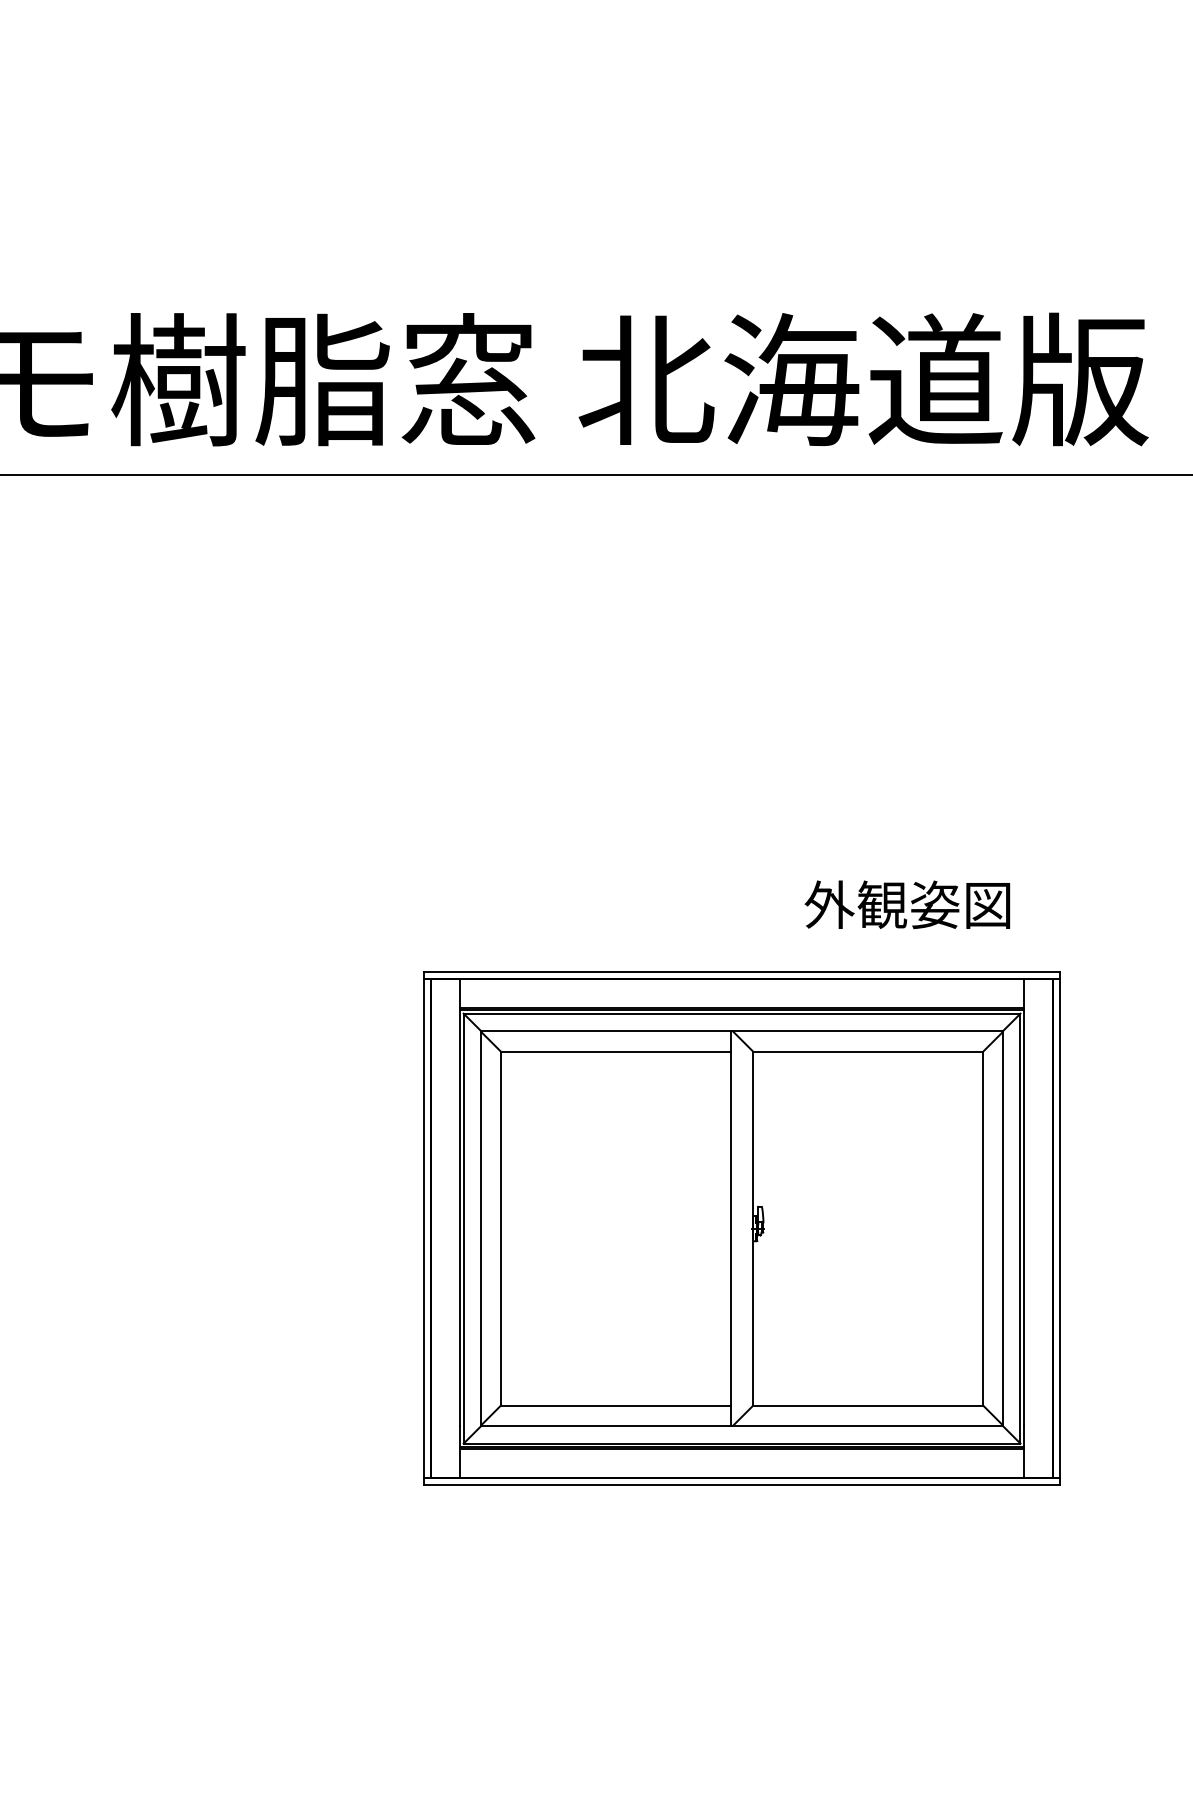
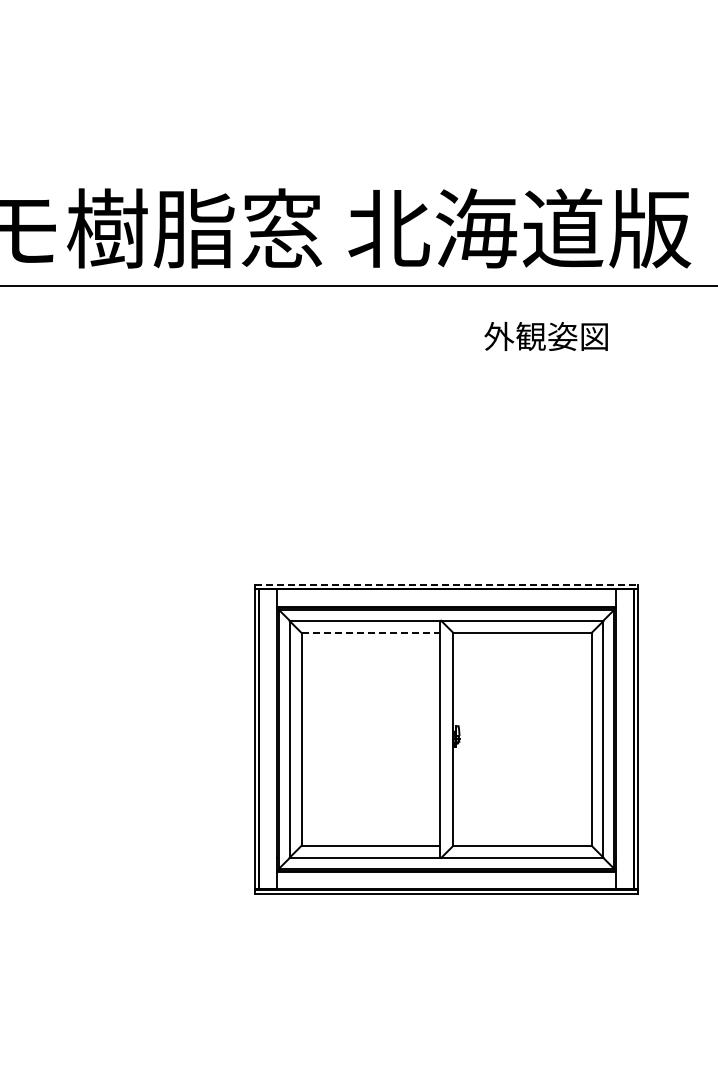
text: (906, 903) -> (545, 335), moved
line: (741, 971) -> (446, 584), solid -> dashed
line: (617, 1051) -> (371, 632), solid -> dashed

